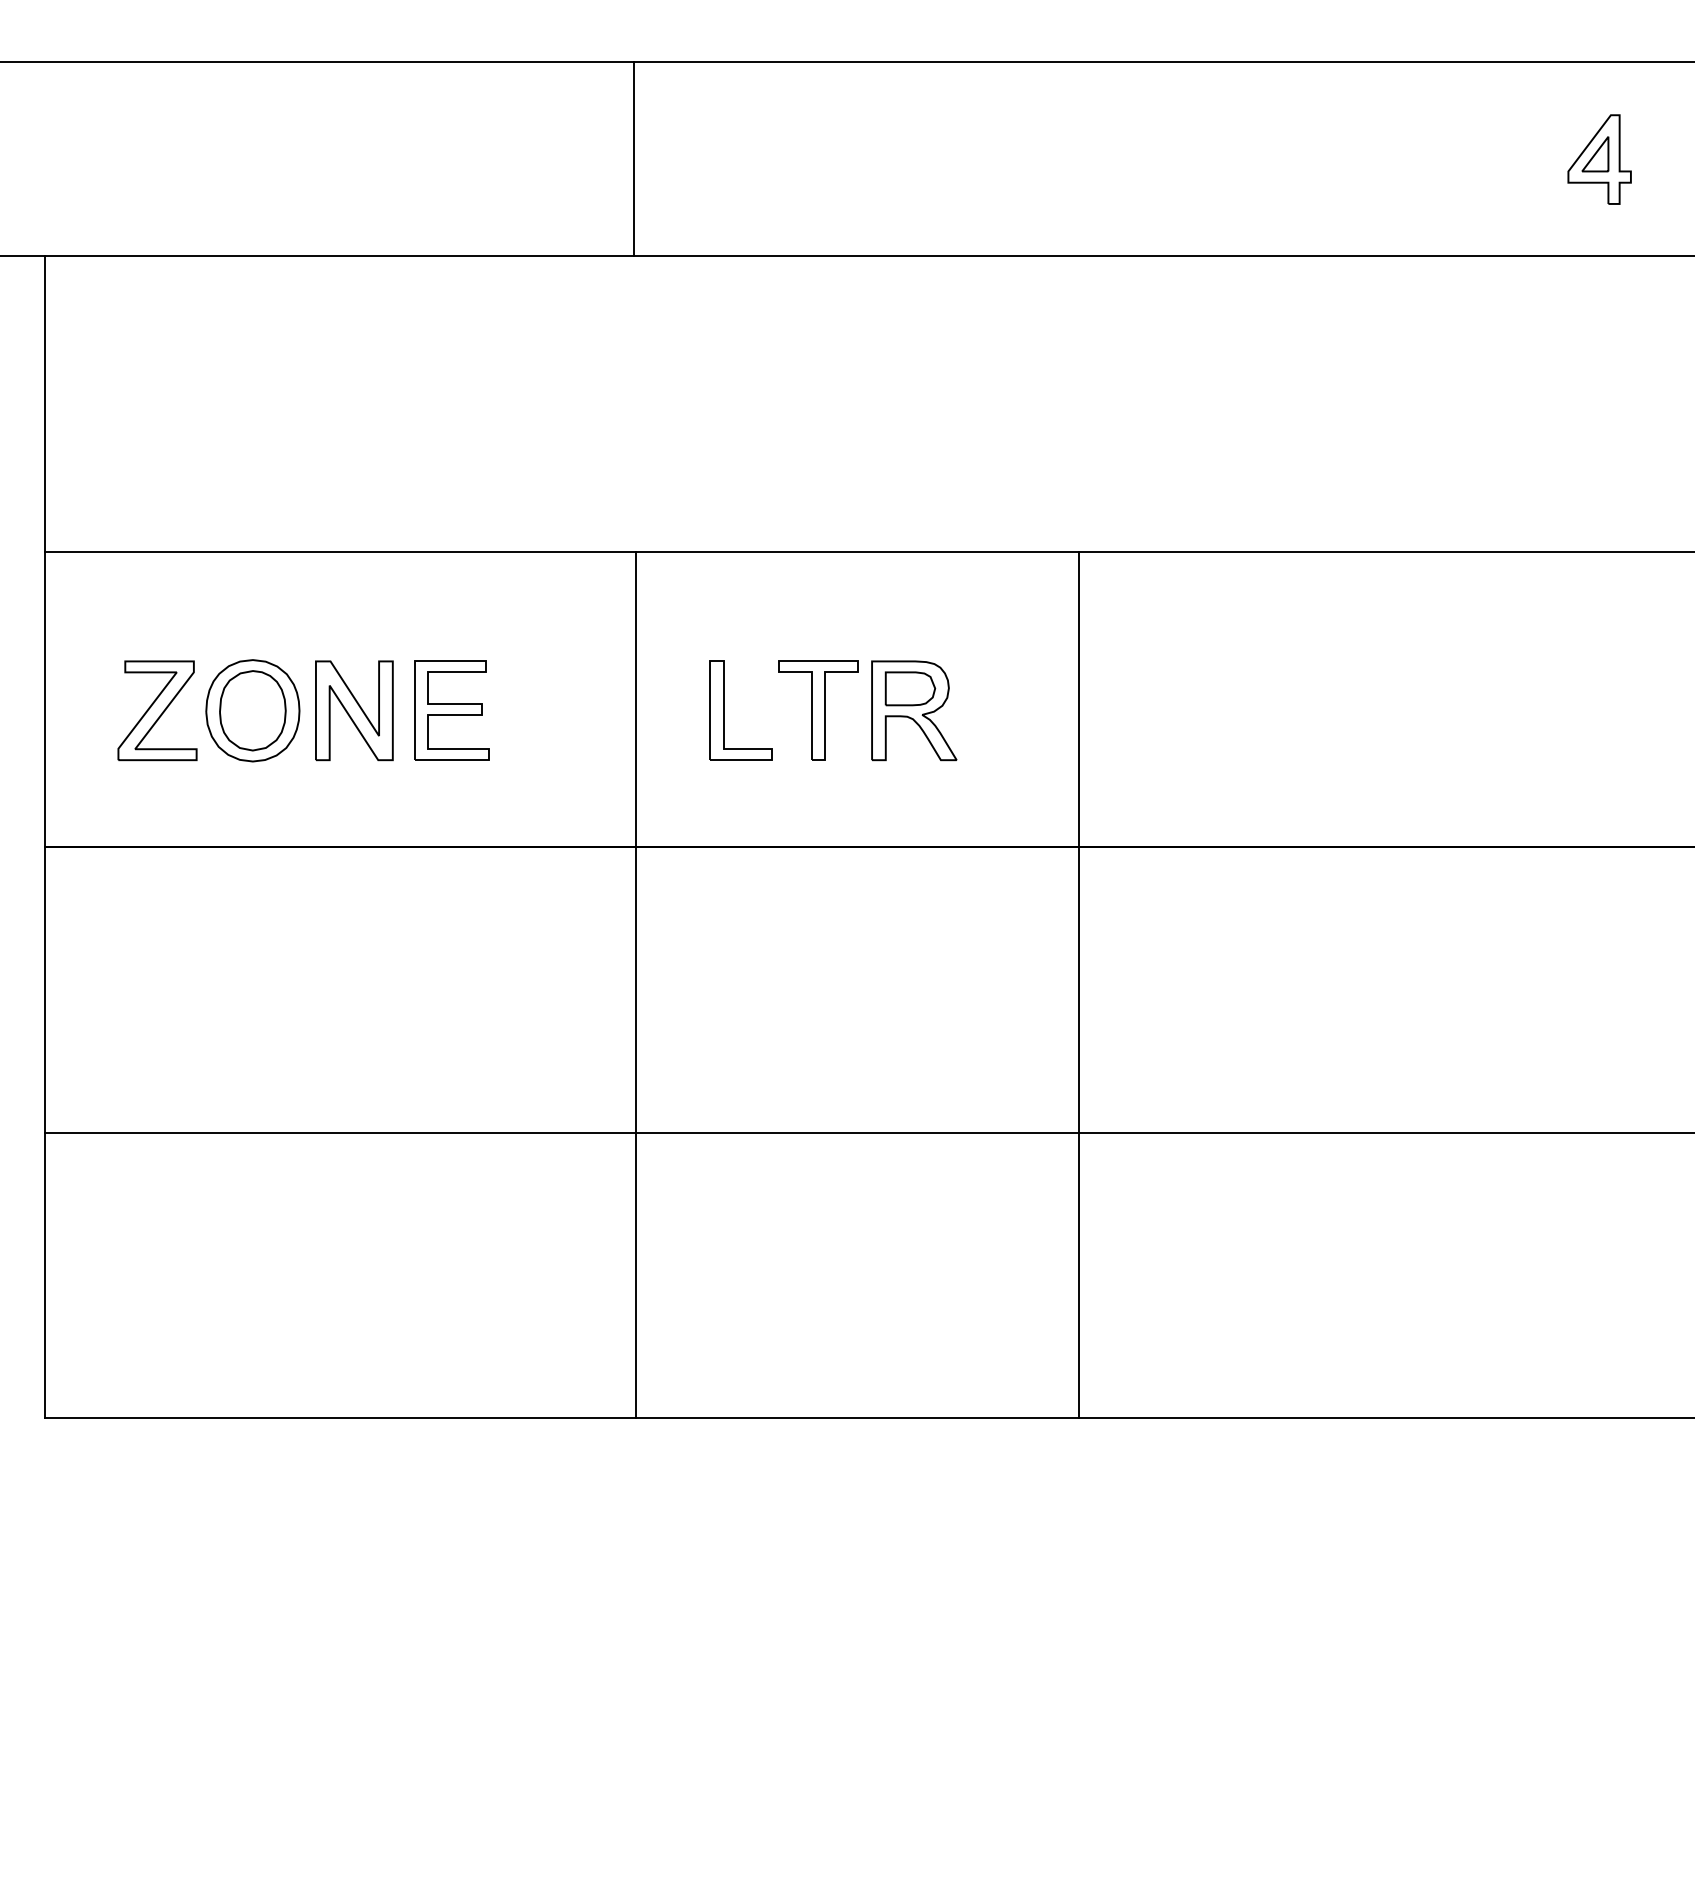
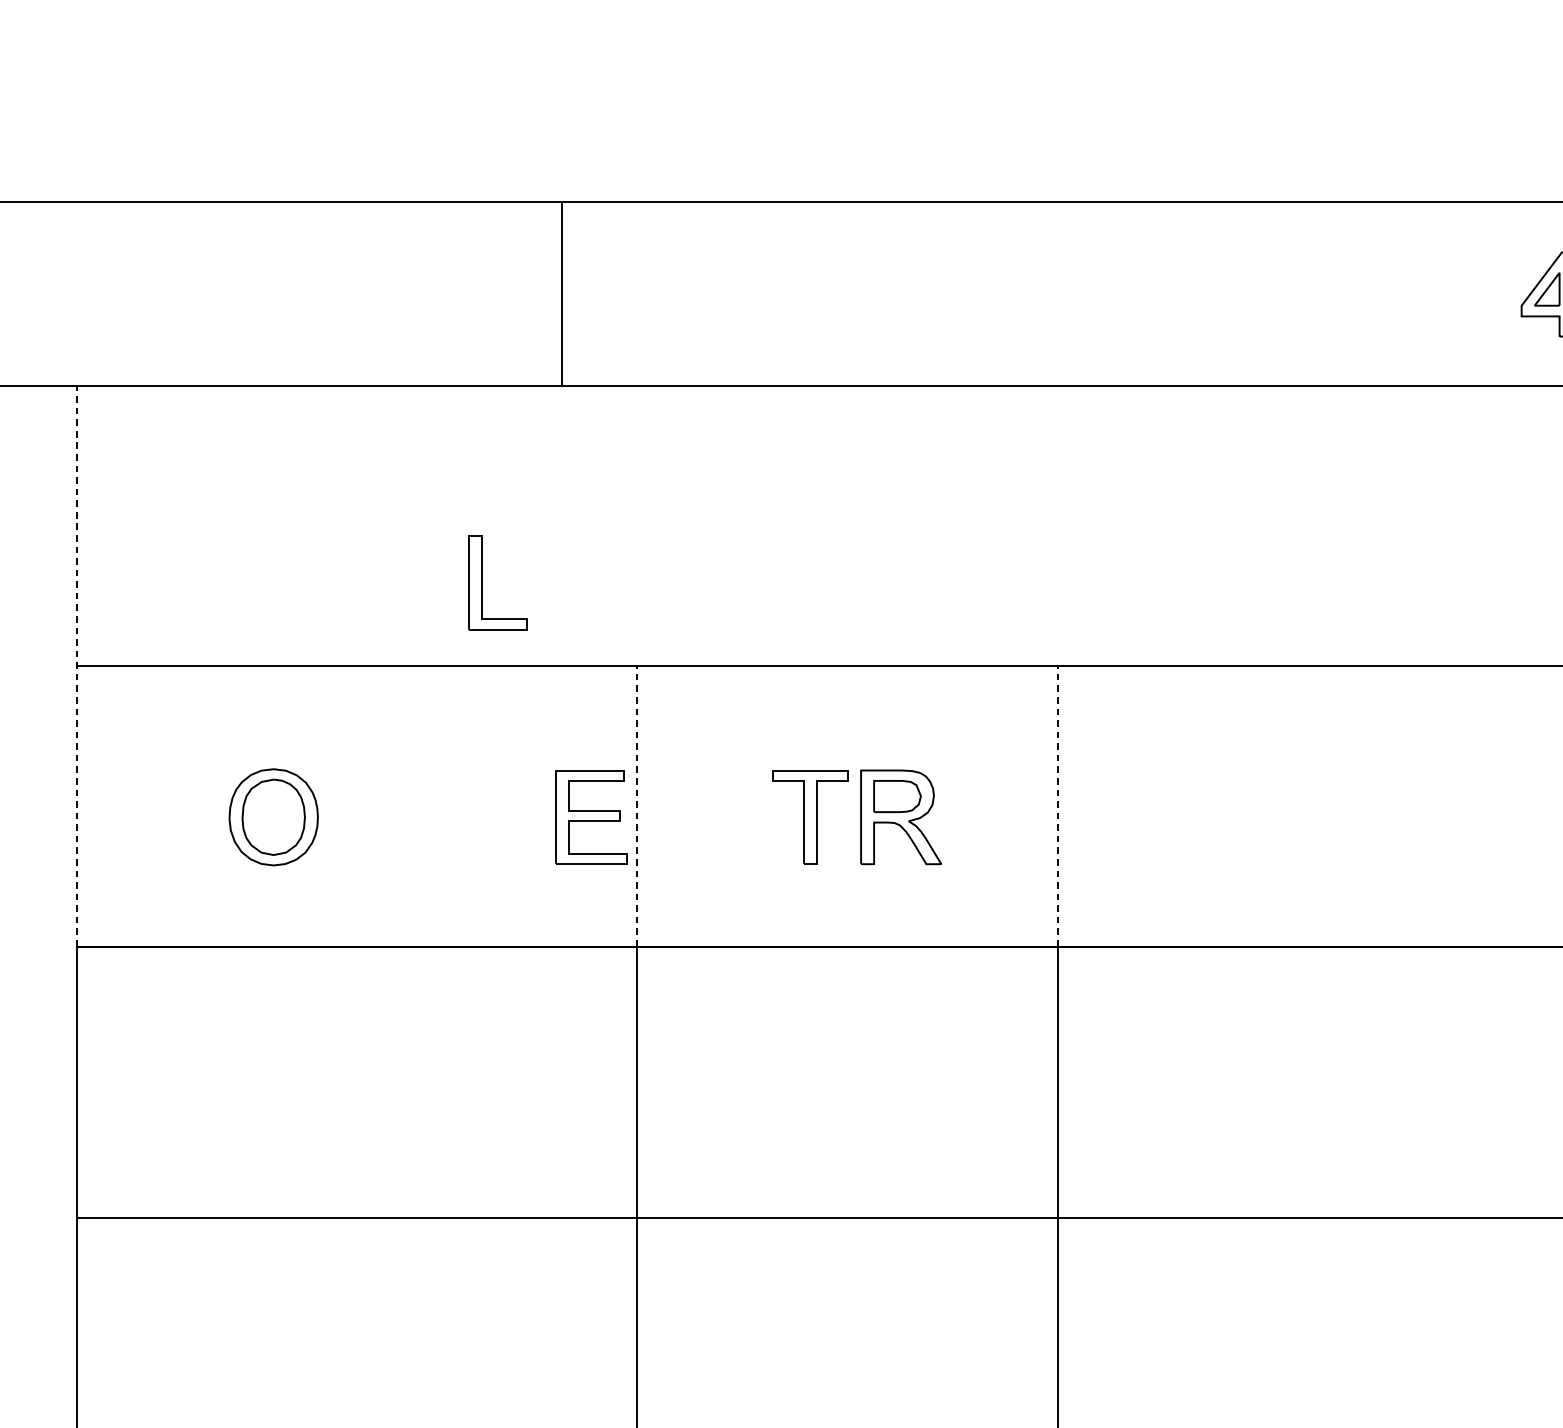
line: (633, 158) -> (561, 293), moved
line: (45, 551) -> (77, 666), solid -> dashed
line: (636, 699) -> (637, 806), solid -> dashed
line: (1079, 699) -> (1057, 806), solid -> dashed
part: (157, 710) -> (183, 817), removed
part: (354, 710) -> (370, 817), removed
part: (451, 710) -> (591, 817), moved
part: (724, 710) -> (482, 582), moved

